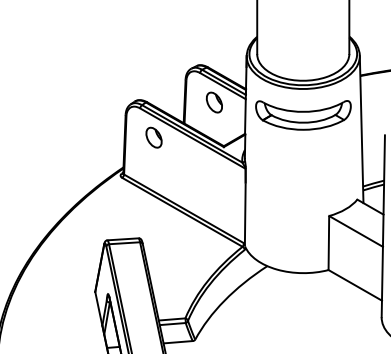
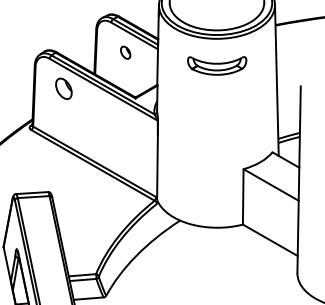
part: (213, 102) -> (124, 52), size x0.6
part: (303, 115) -> (217, 66), size x0.6

